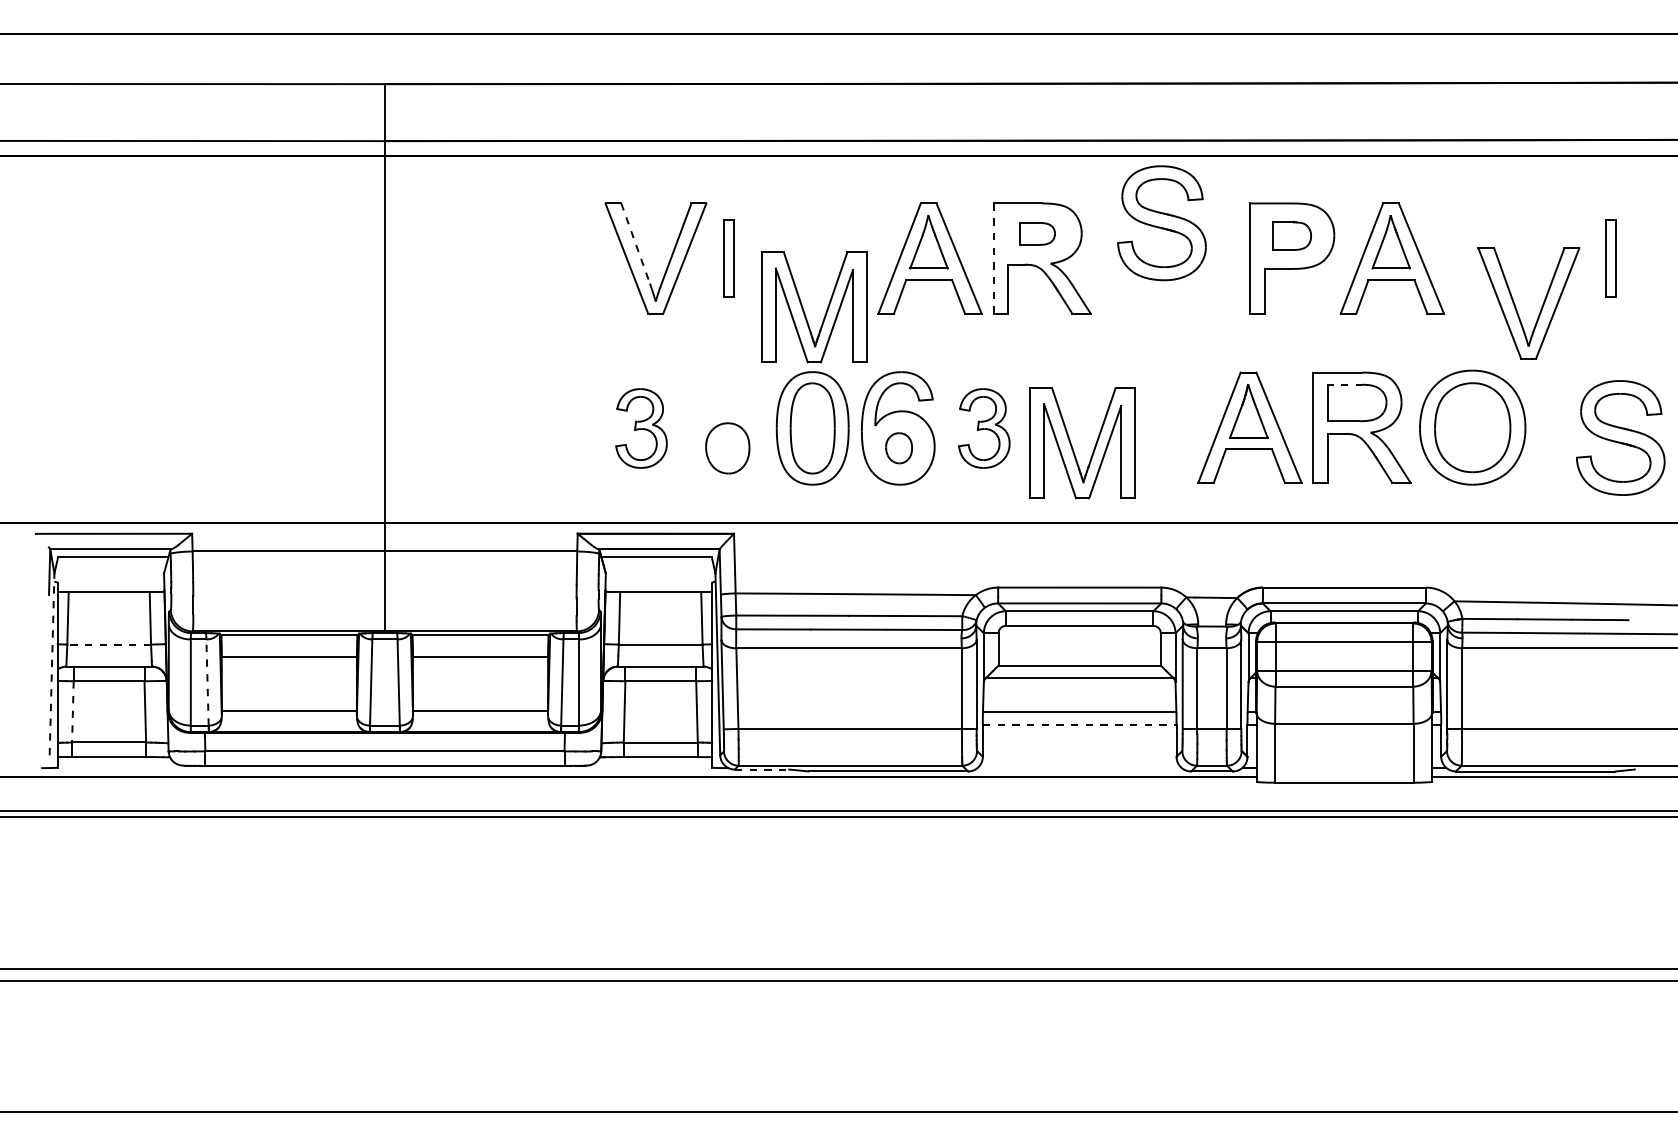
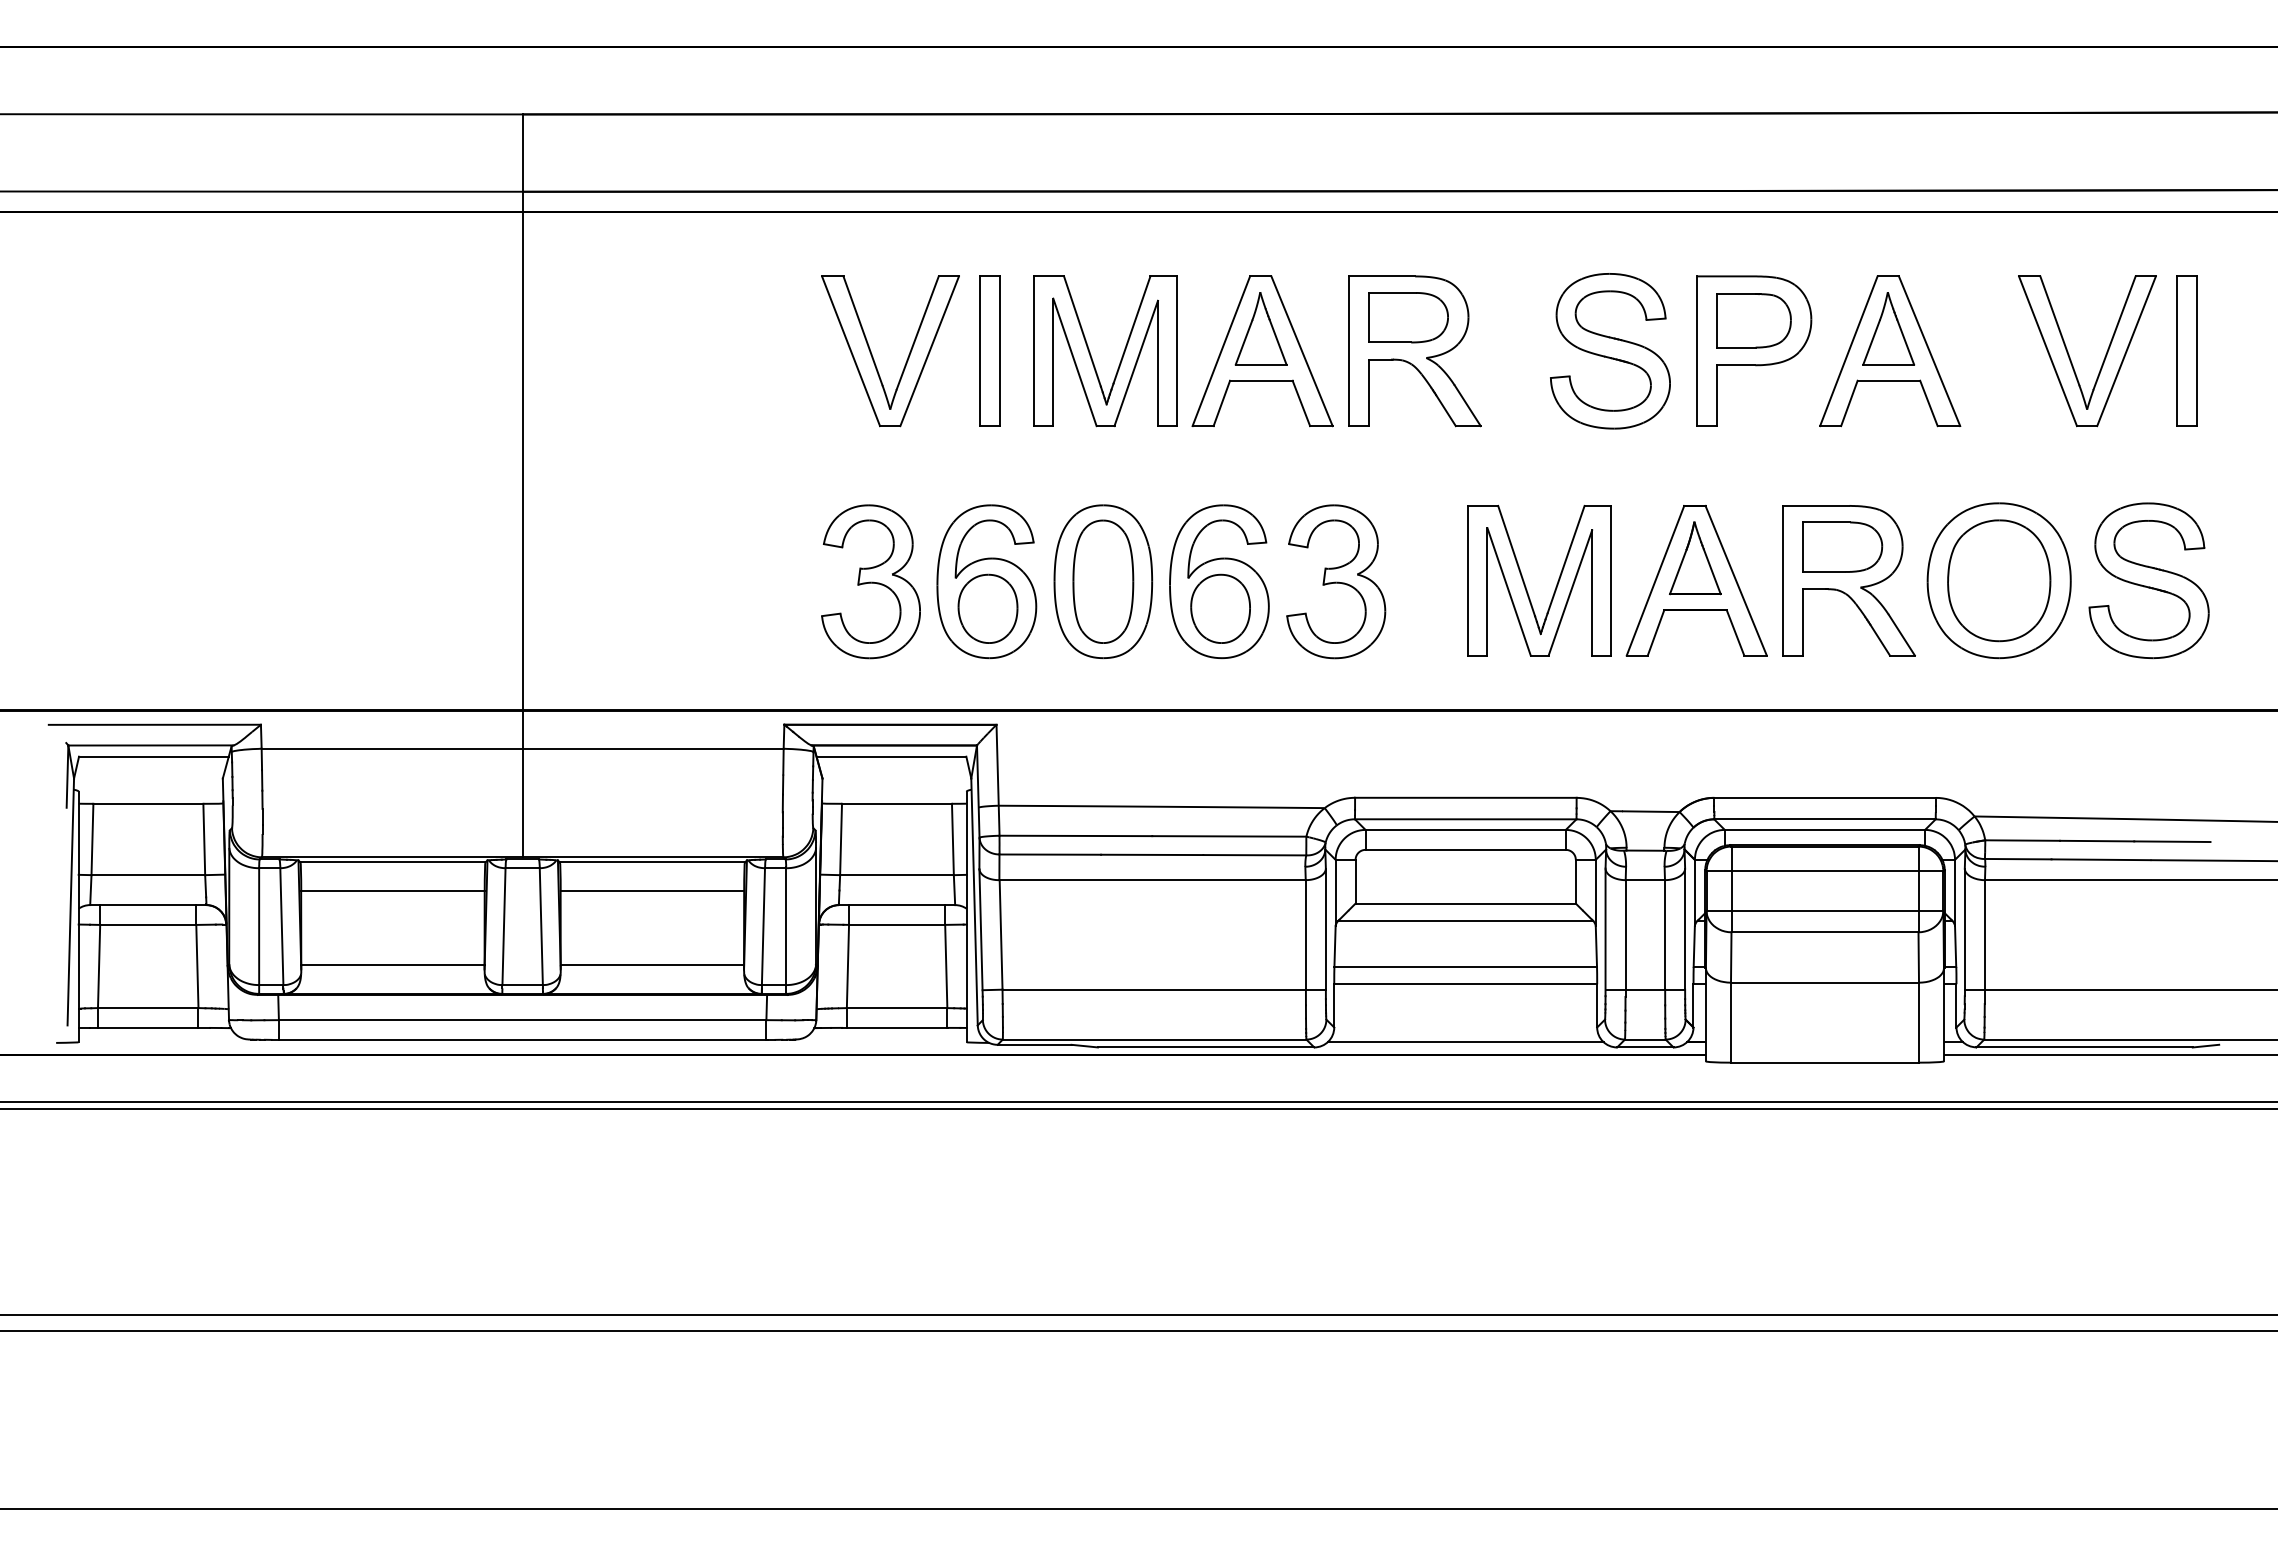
part: (1162, 223) -> (1610, 351), moved
part: (1037, 233) -> (1408, 317), size x1.67
part: (1291, 235) -> (1753, 320), size x1.43
line: (635, 243) -> (862, 330), dashed -> solid
part: (728, 258) -> (989, 350), size x1.43
line: (993, 258) -> (1348, 351), dashed -> solid
part: (1610, 258) -> (2186, 350), size x1.43
part: (1541, 307) -> (2104, 356), moved
part: (804, 309) -> (1091, 354), moved
line: (1345, 384) -> (1826, 522), dashed -> solid
part: (641, 428) -> (870, 581), size x1.43
part: (726, 428) -> (986, 581), added
part: (984, 428) -> (1336, 581), size x1.43
part: (1620, 437) -> (2148, 580), moved
part: (1072, 445) -> (1525, 583), moved
part: (899, 448) -> (1220, 608), size x1.67
line: (109, 644) -> (148, 875), dashed -> solid
line: (51, 663) -> (70, 901), dashed -> solid
line: (207, 682) -> (281, 926), dashed -> solid
line: (73, 711) -> (99, 966), dashed -> solid
line: (1080, 725) -> (1466, 984), dashed -> solid
line: (1079, 767) -> (1465, 1042), added
line: (762, 769) -> (1034, 1044), dashed -> solid

